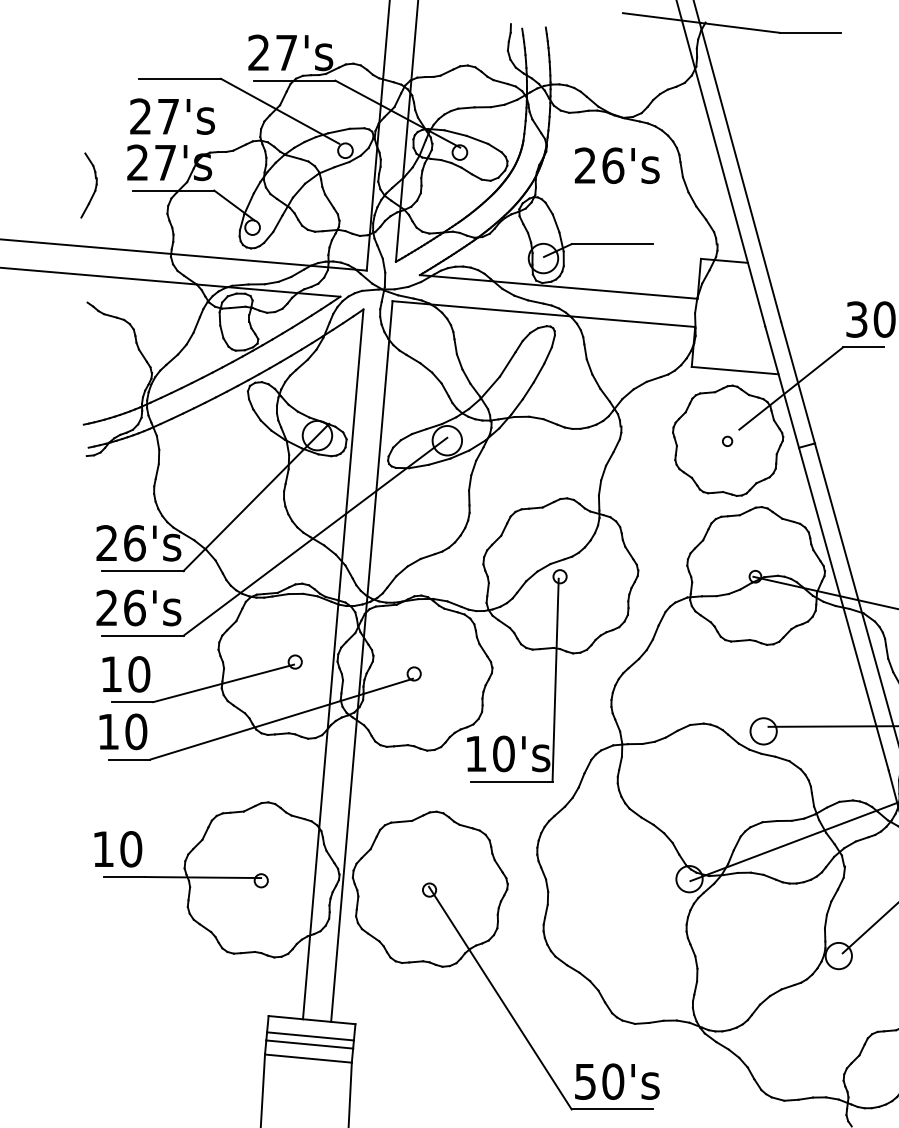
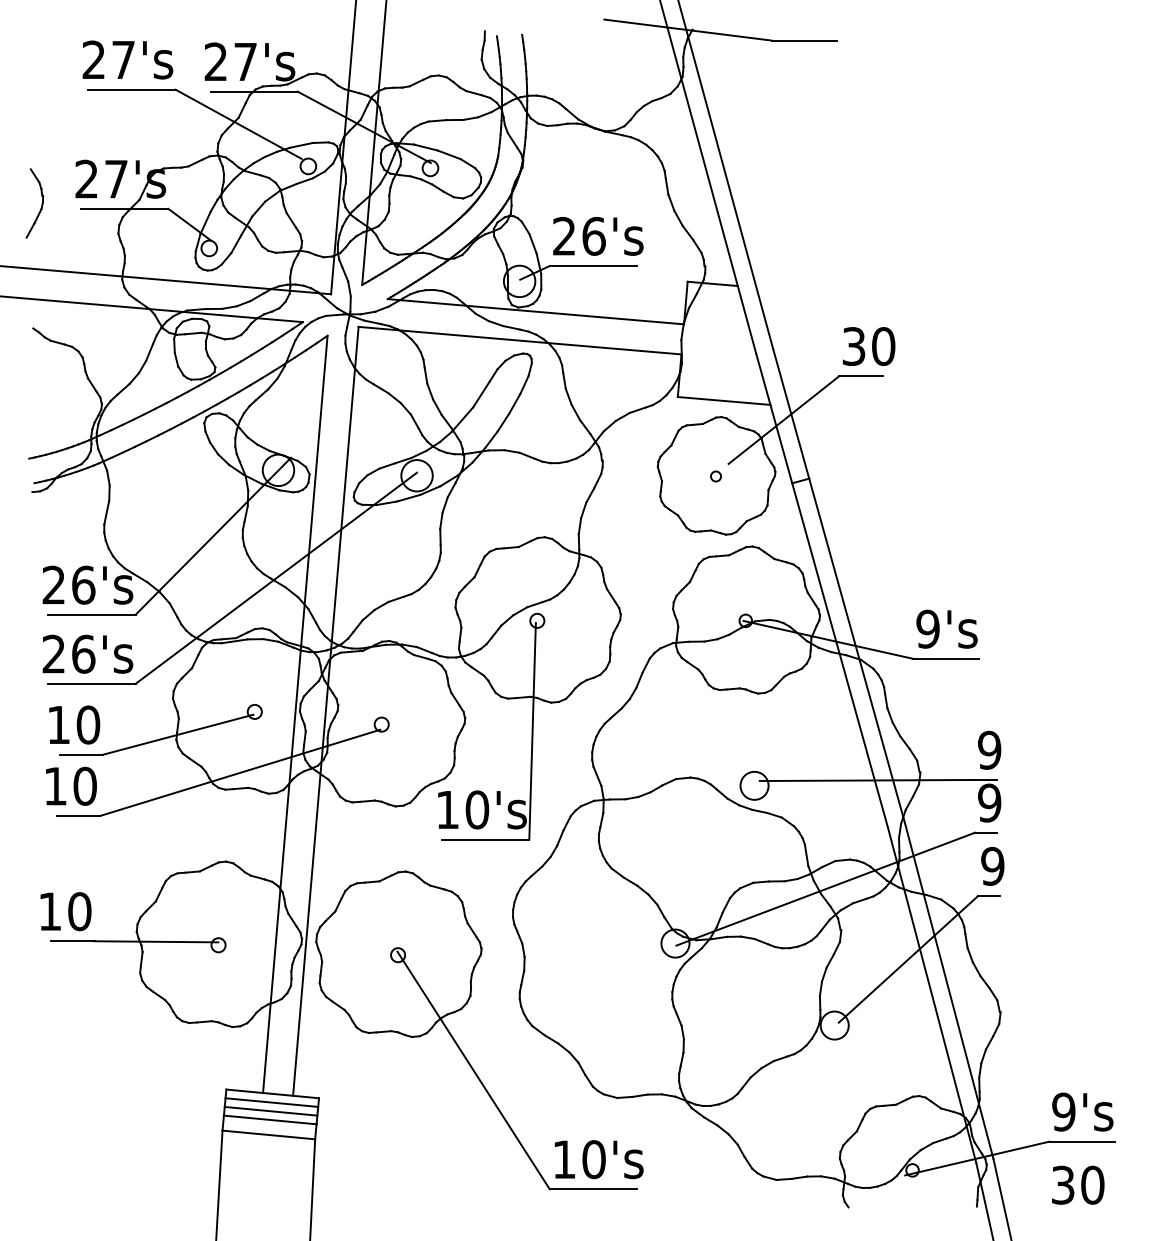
text: (172, 116) -> (127, 59), moved
text: (617, 164) -> (598, 235), moved
line: (310, 1028) -> (271, 1102), added
text: (585, 1081) -> (564, 1159), 50's -> 10's

